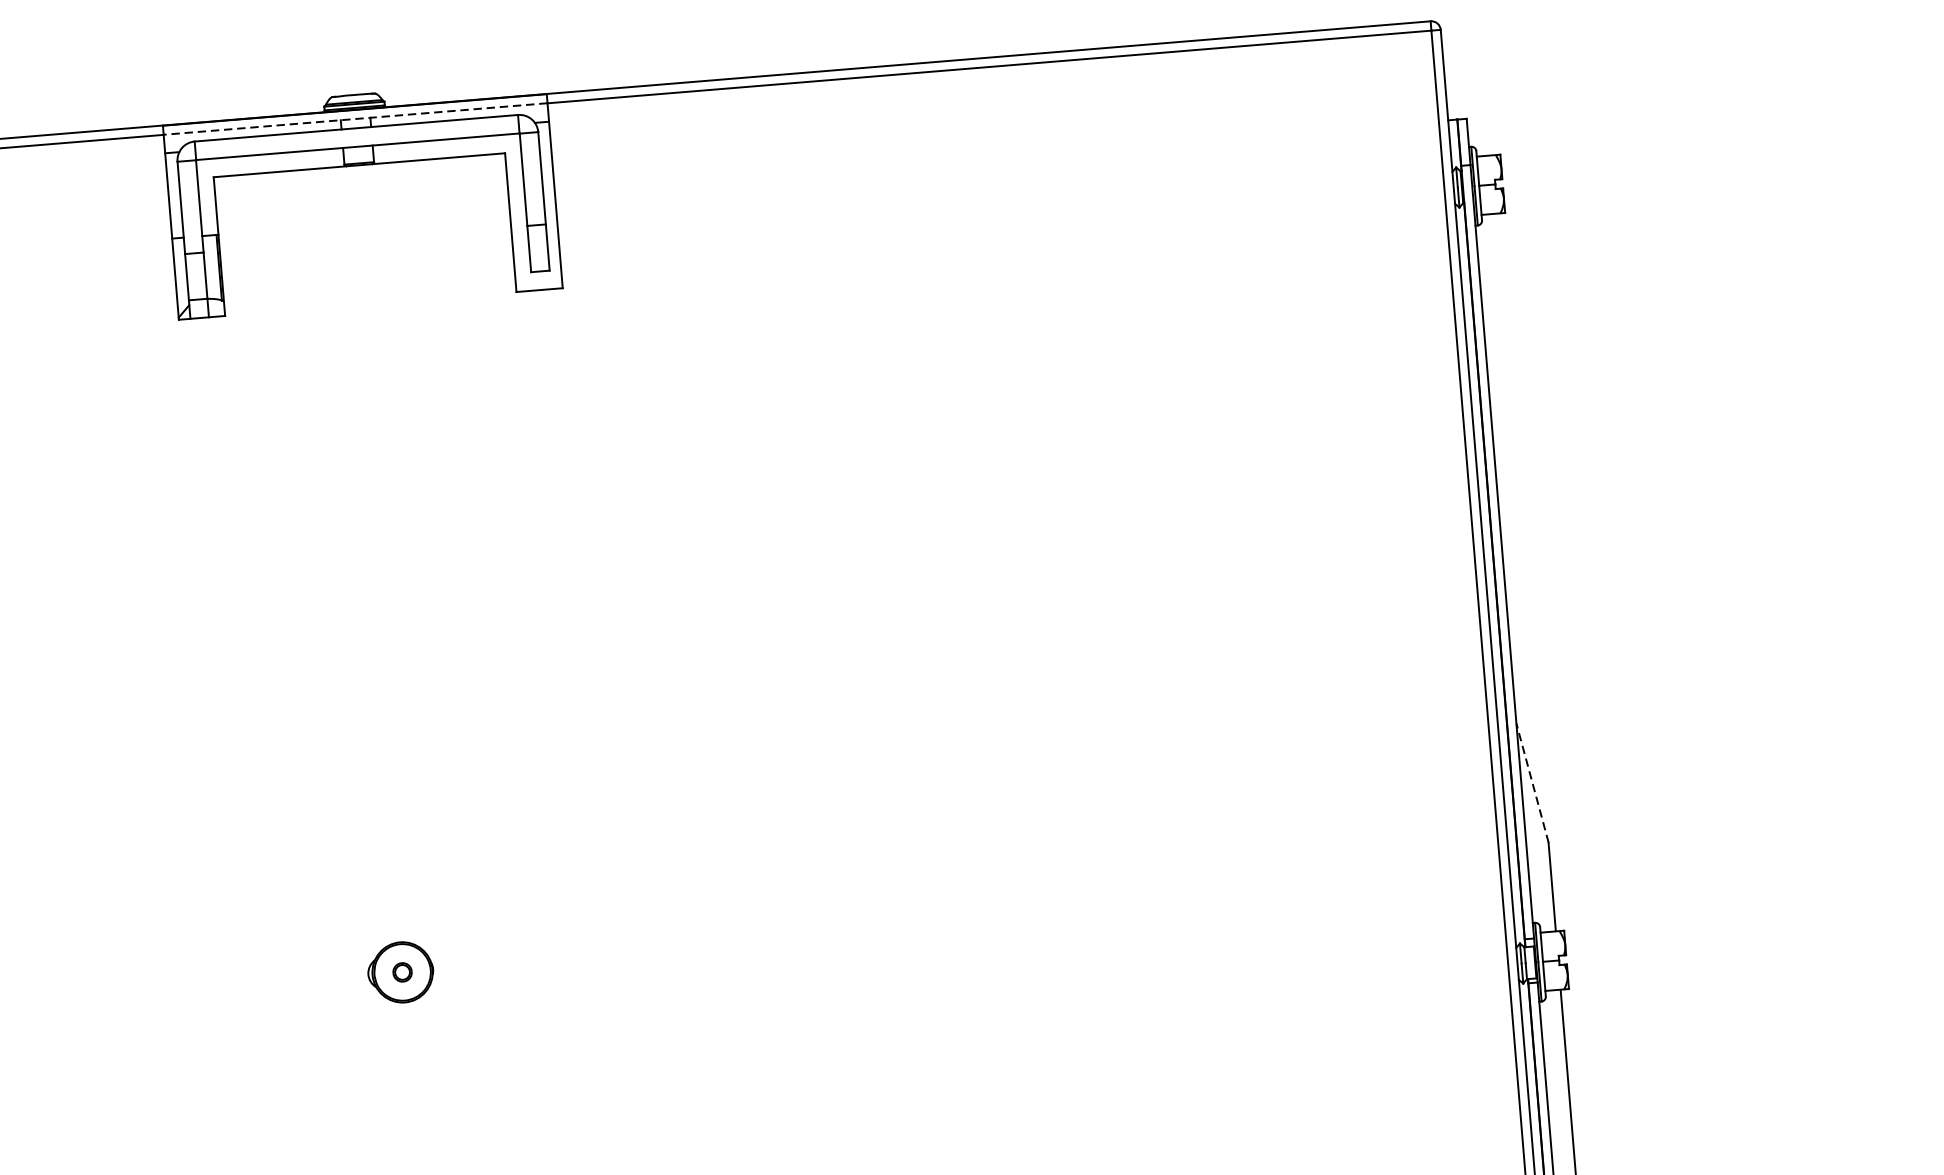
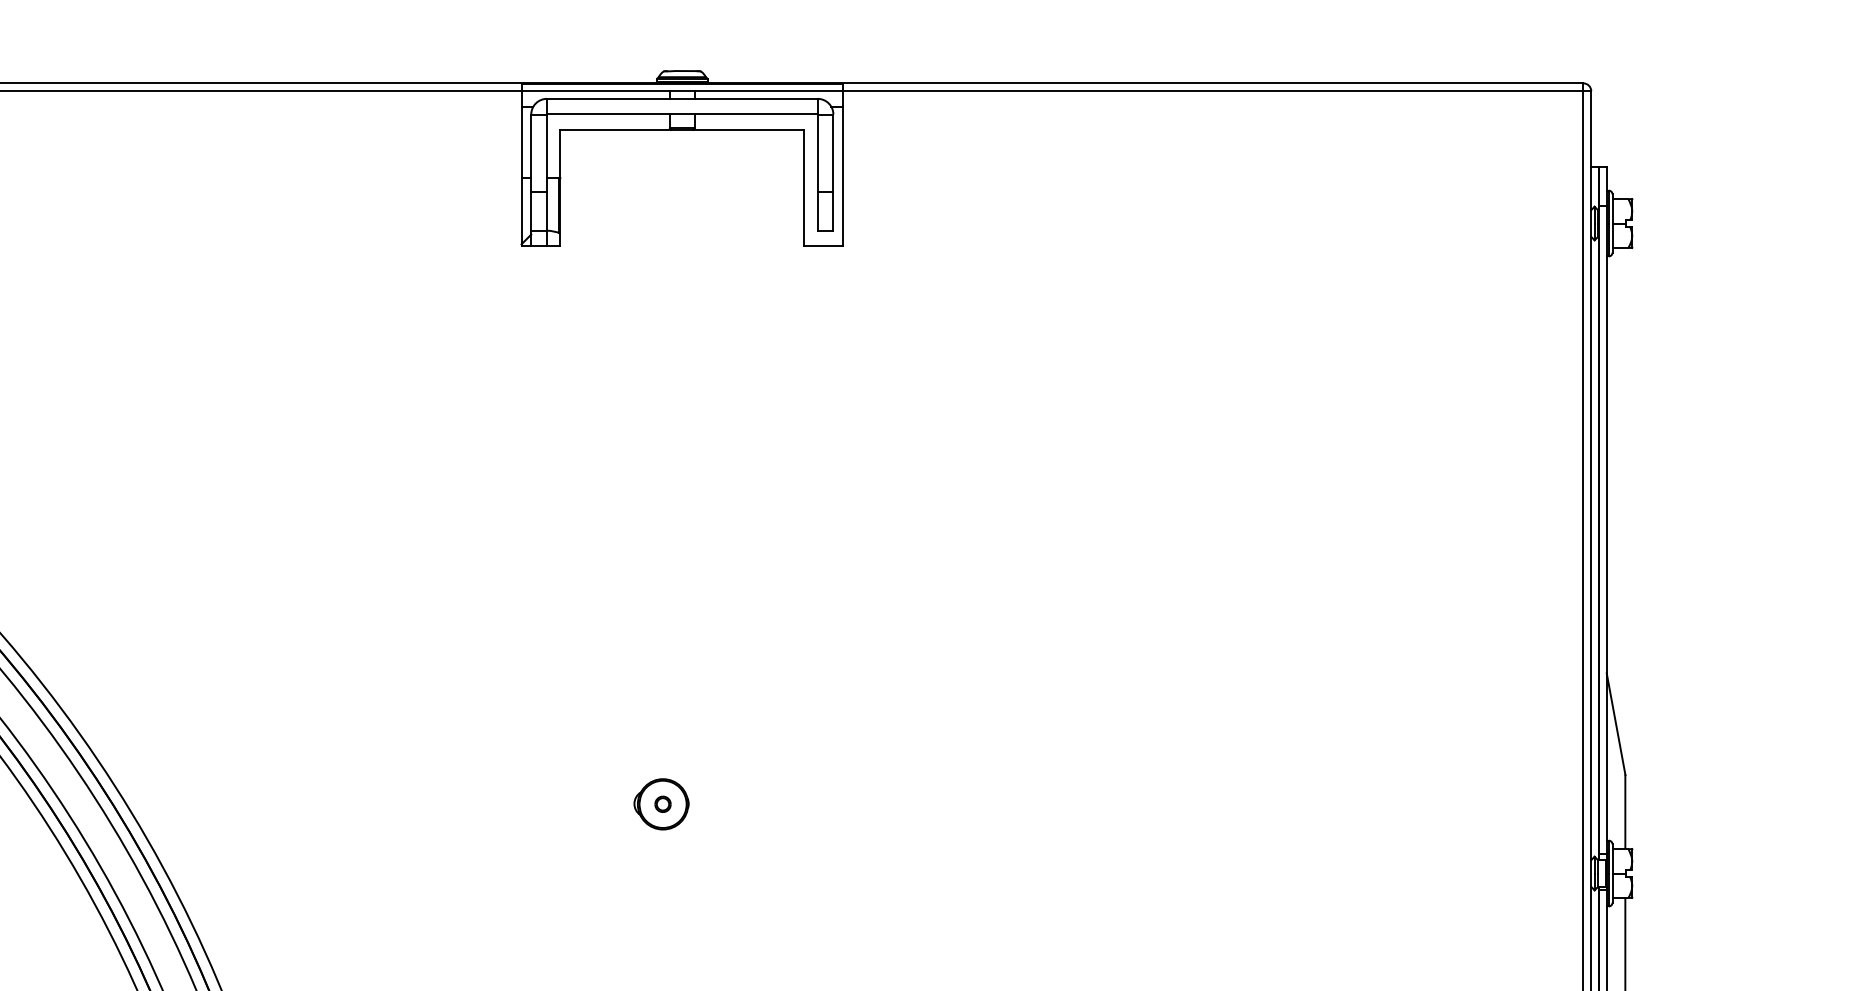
line: (355, 119) -> (682, 91), dashed -> solid
line: (1533, 783) -> (1616, 724), dashed -> solid

